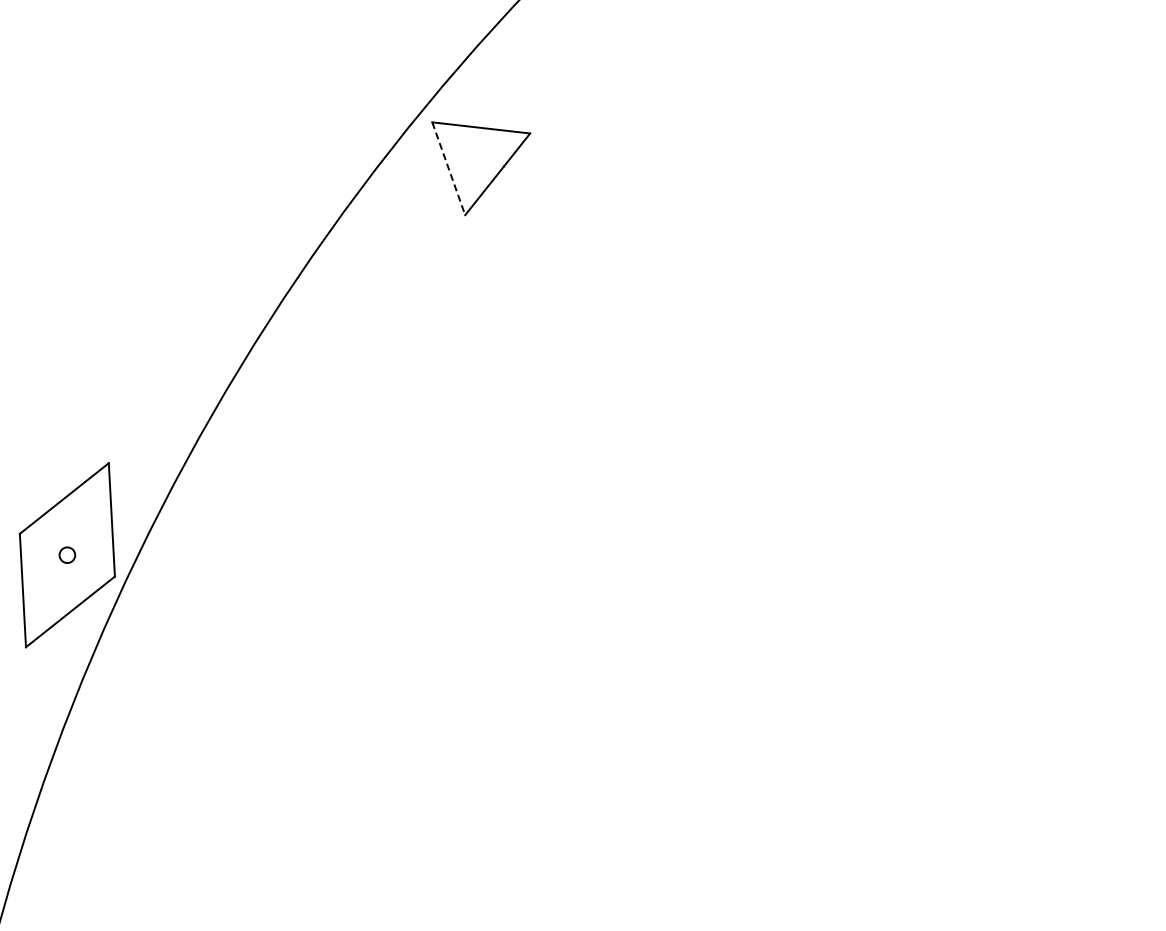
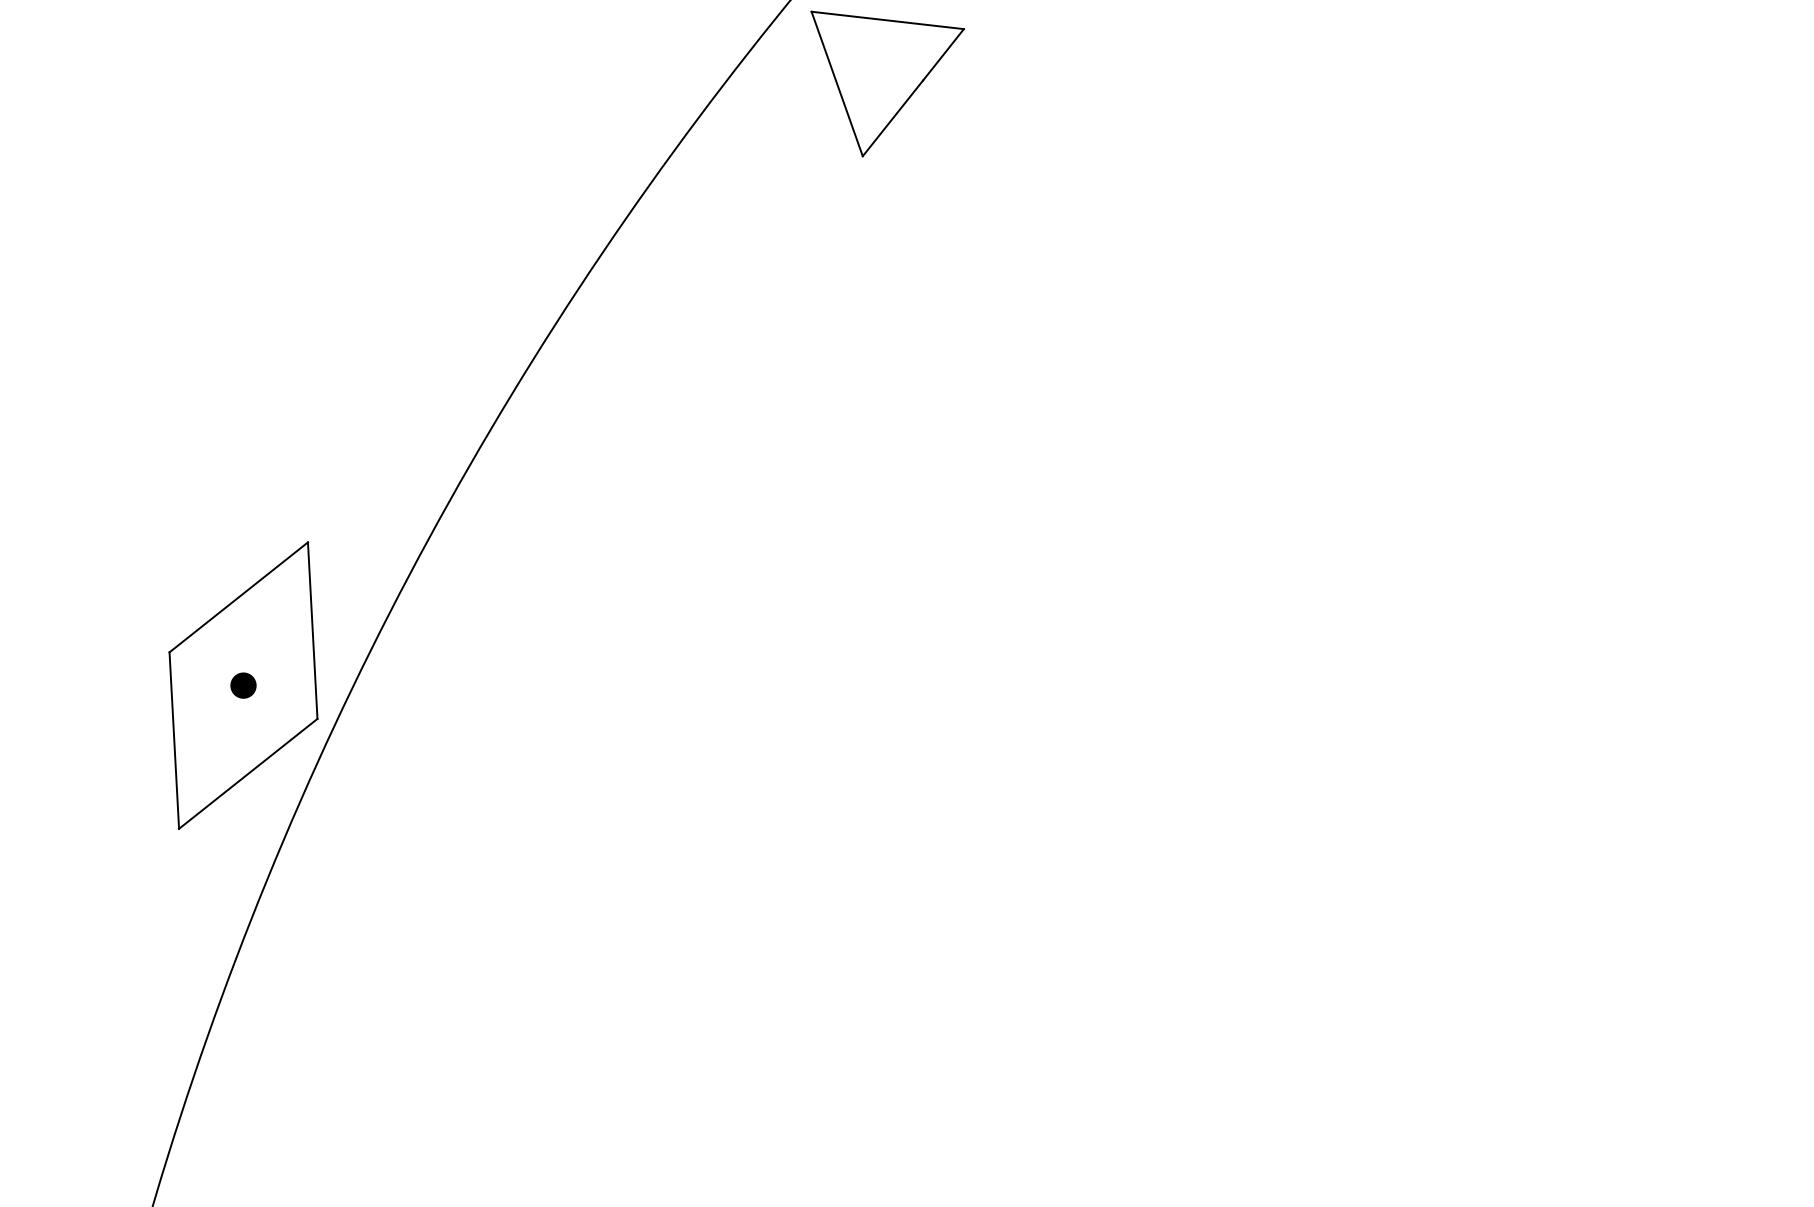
line: (448, 169) -> (836, 85), dashed -> solid
fill: (67, 555) -> (243, 686), added

